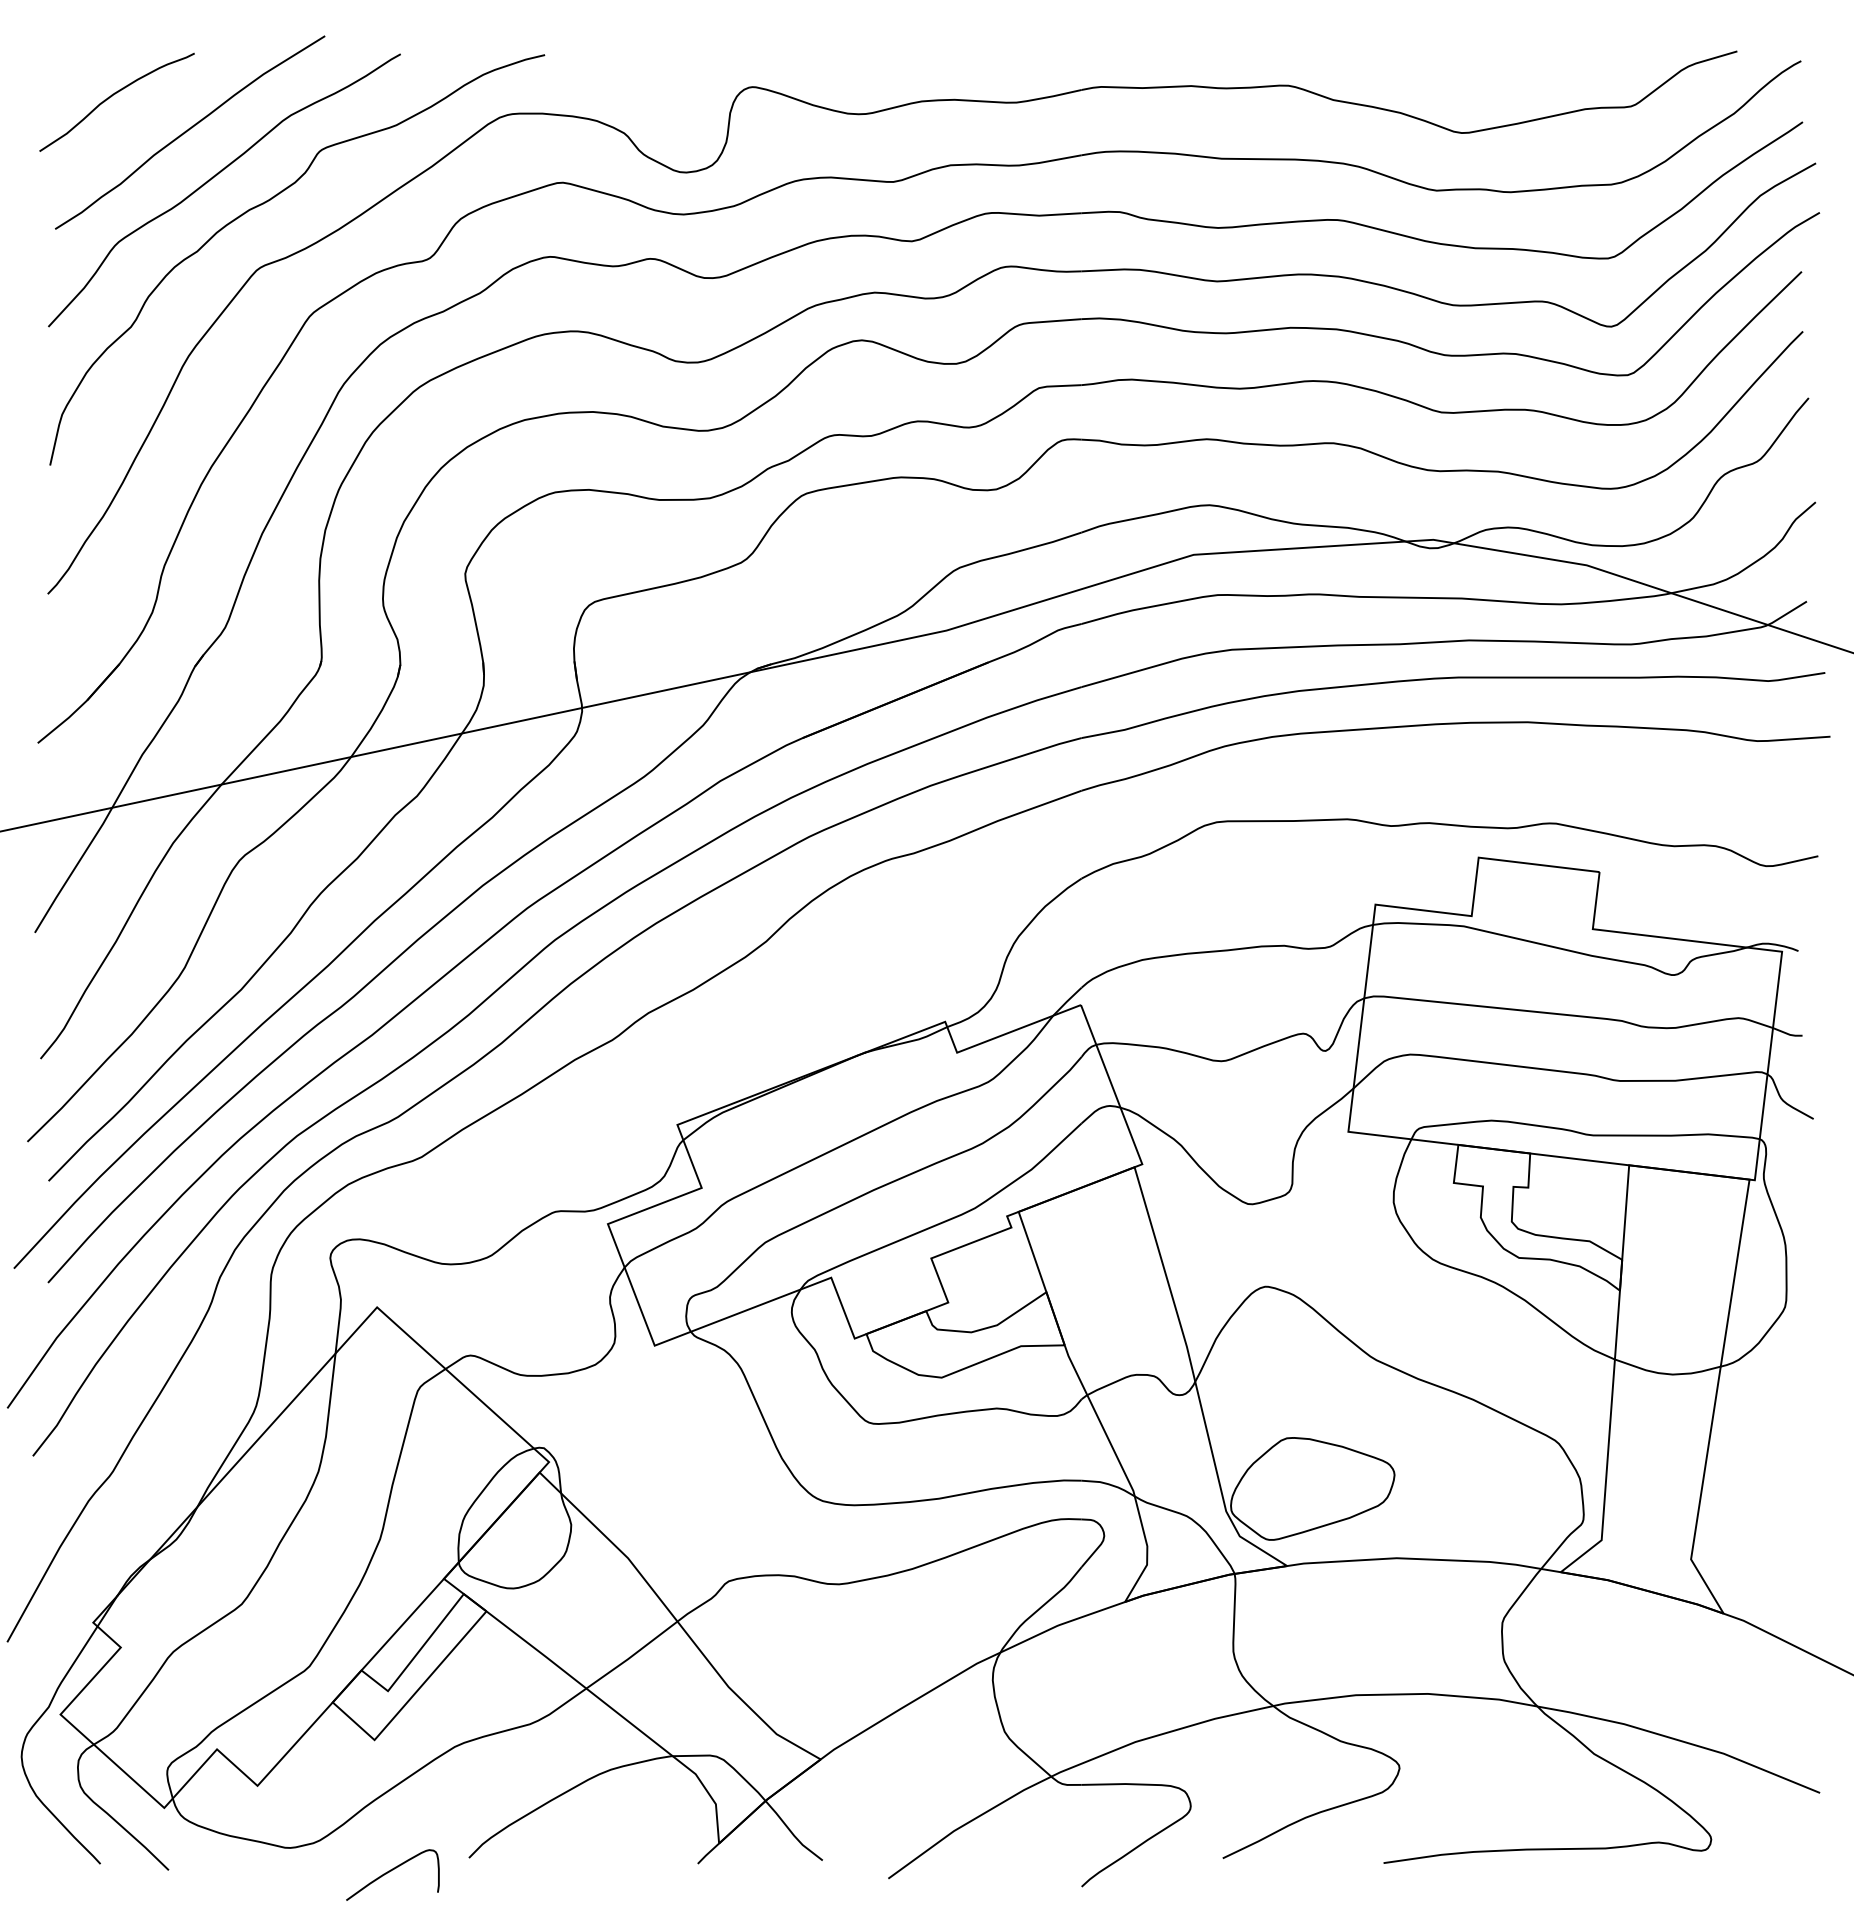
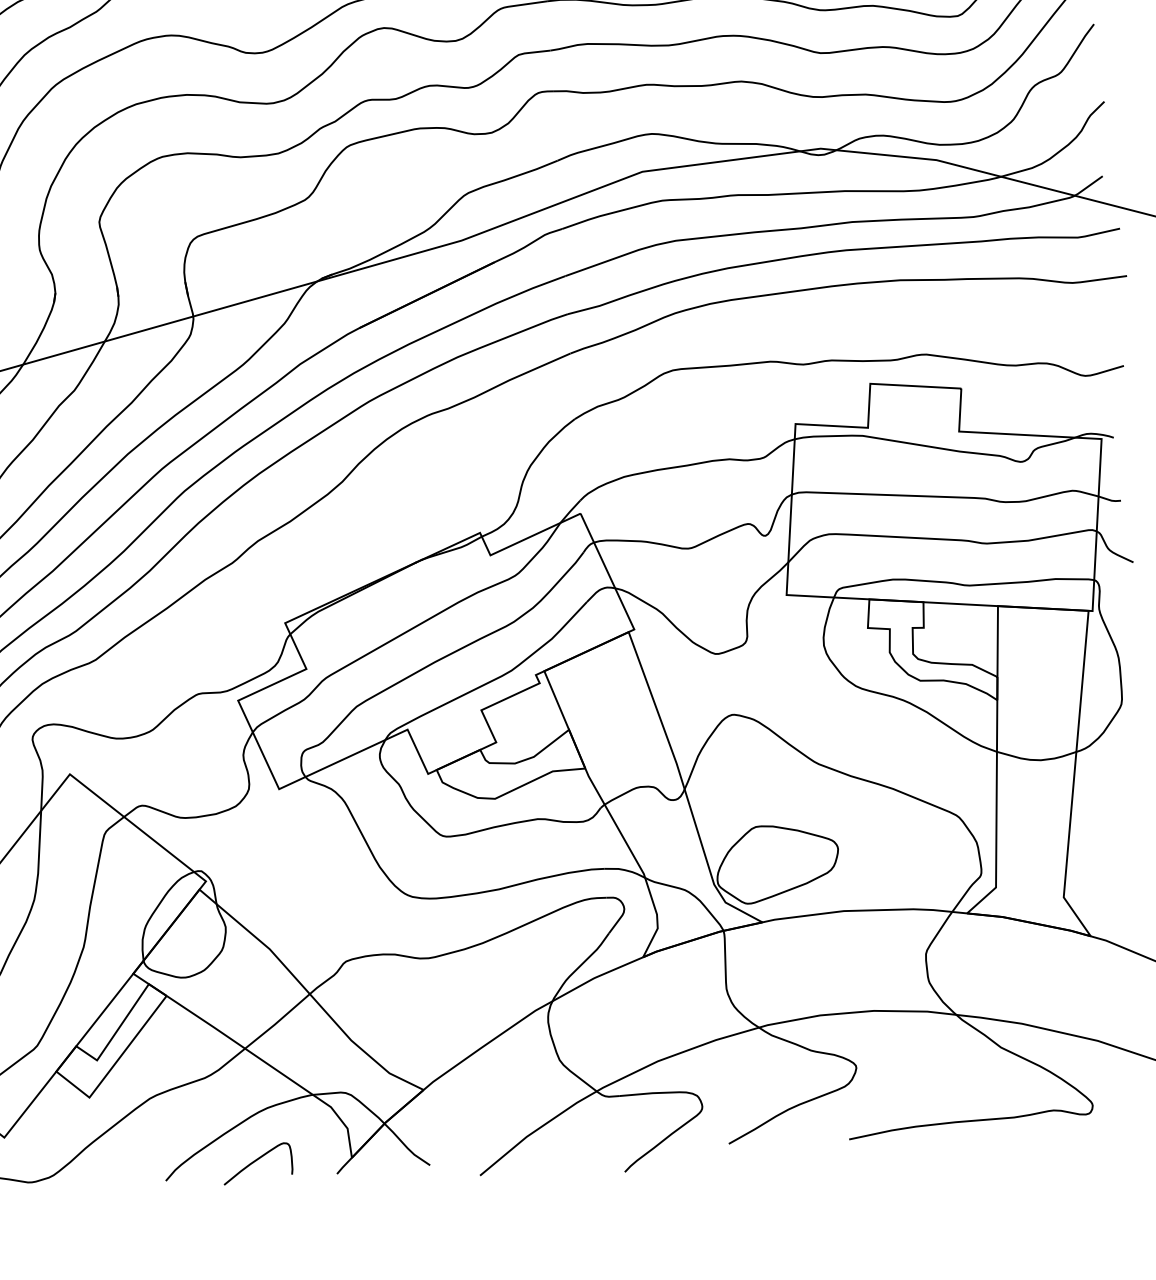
curve: (391, 1871) -> (256, 1161), moved

